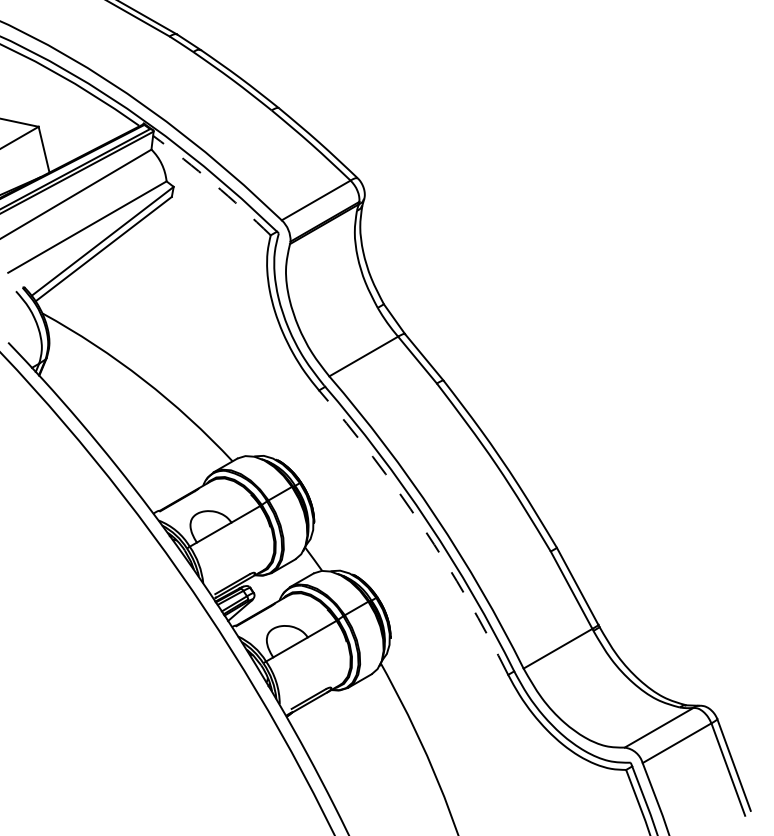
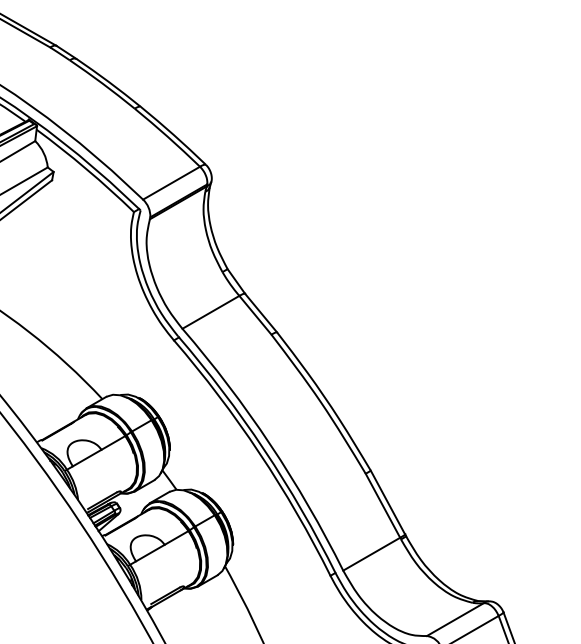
arc: (213, 183) -> (86, 169), dashed -> solid
arc: (422, 526) -> (259, 453), dashed -> solid

